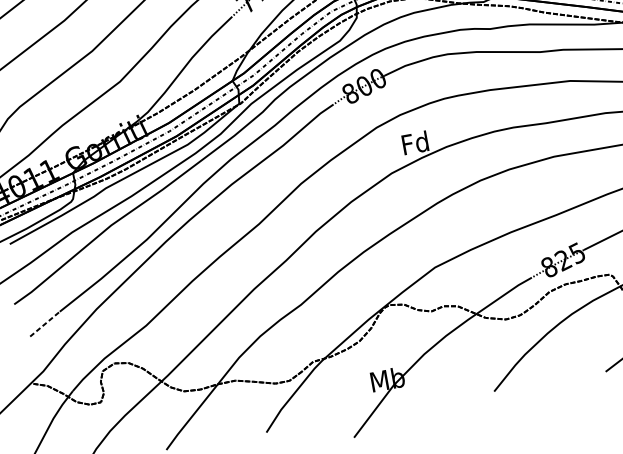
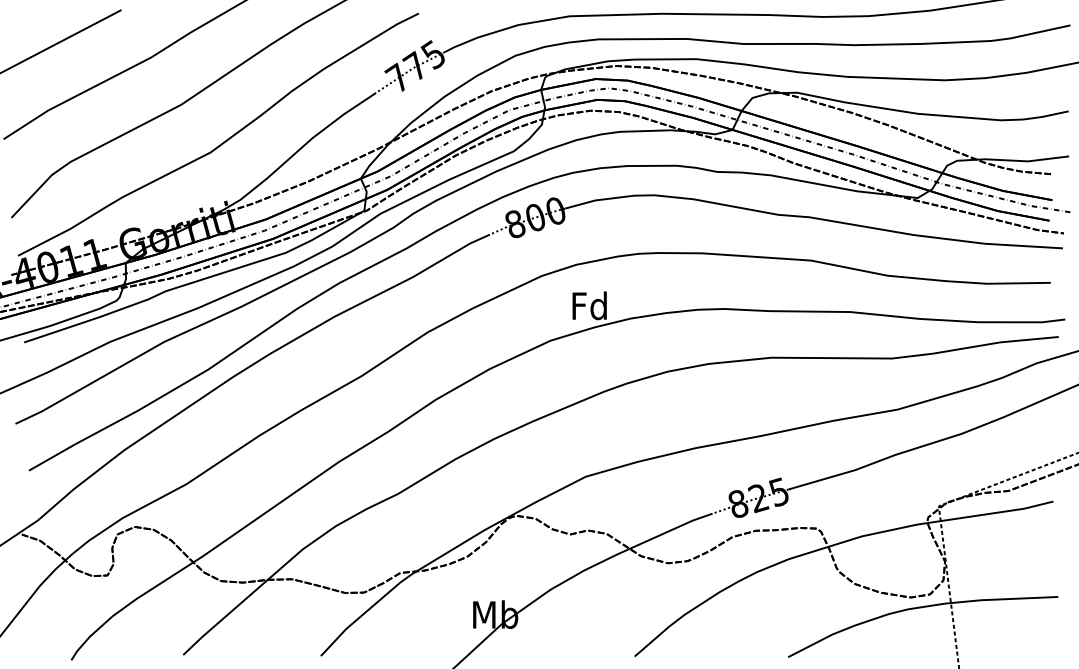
line: (45, 323) -> (52, 457), dashed -> solid

